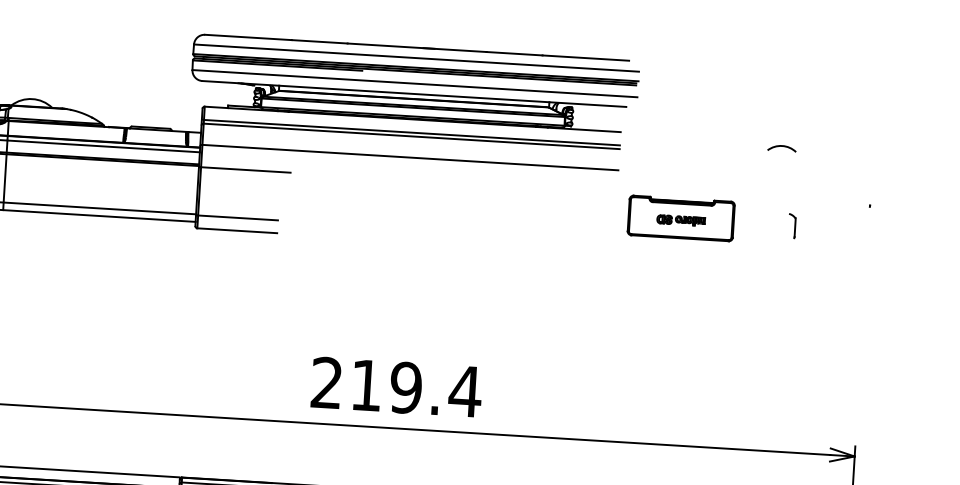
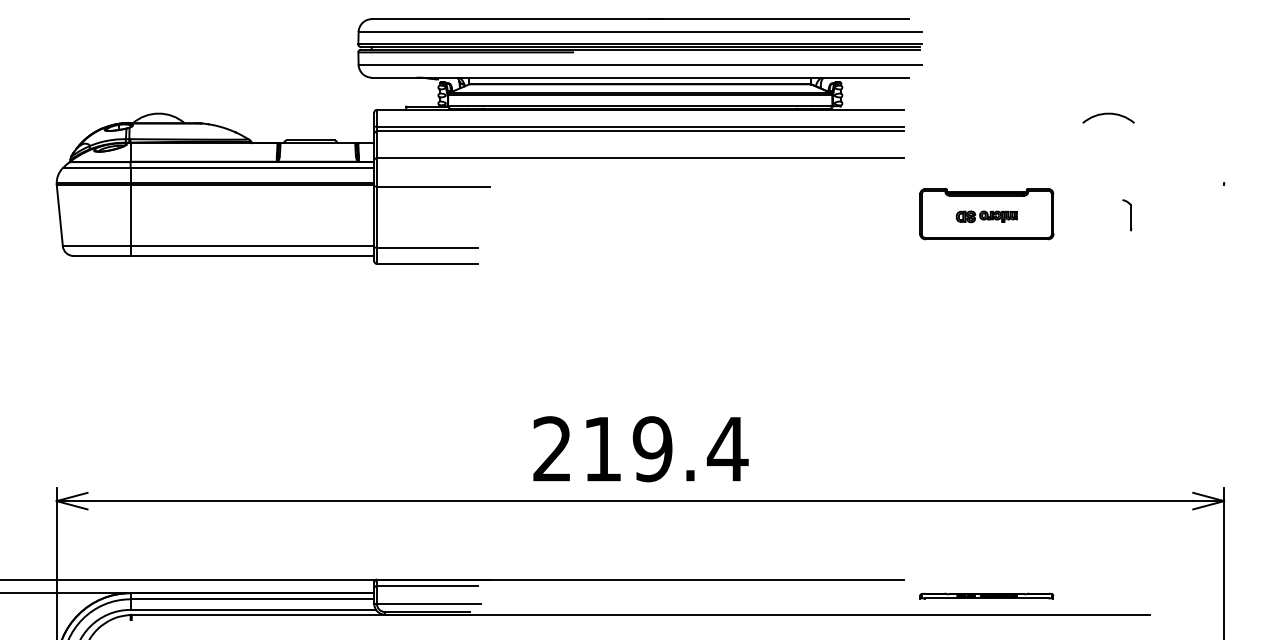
part: (781, 148) -> (1108, 117), size x1.43

